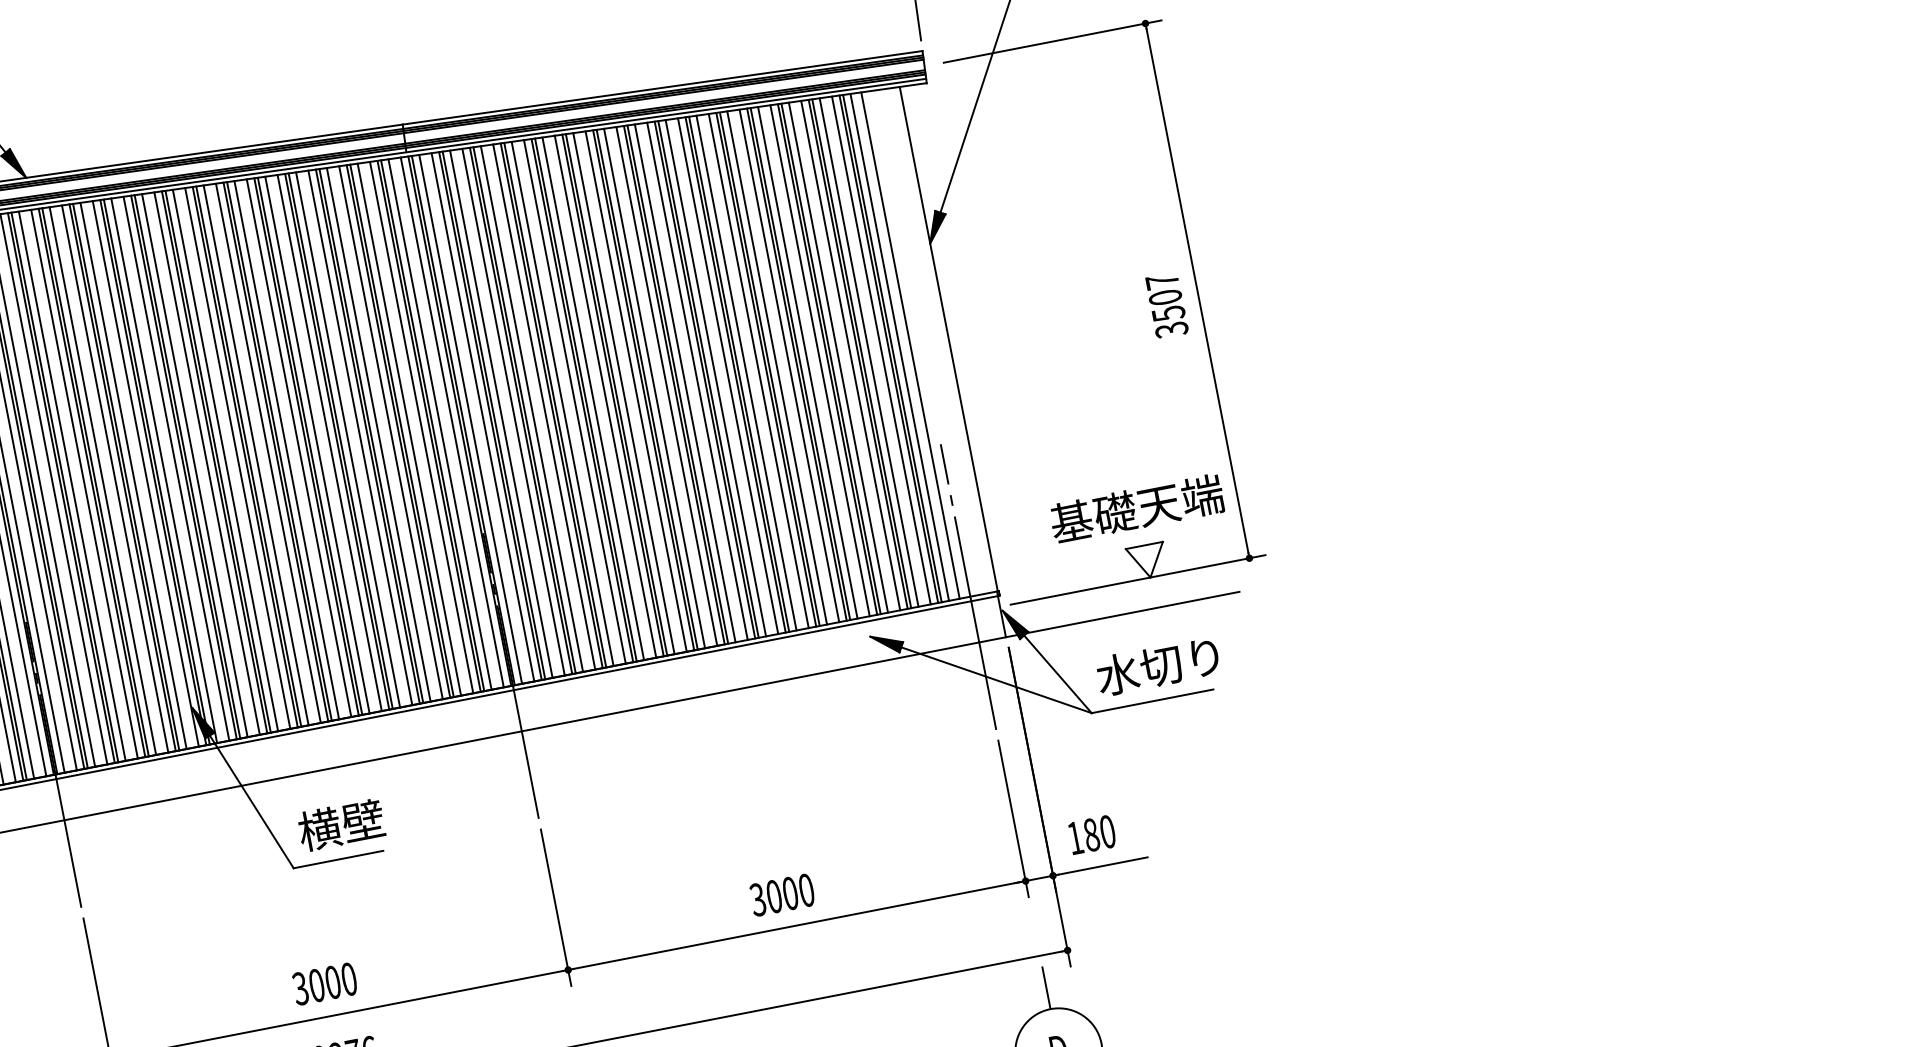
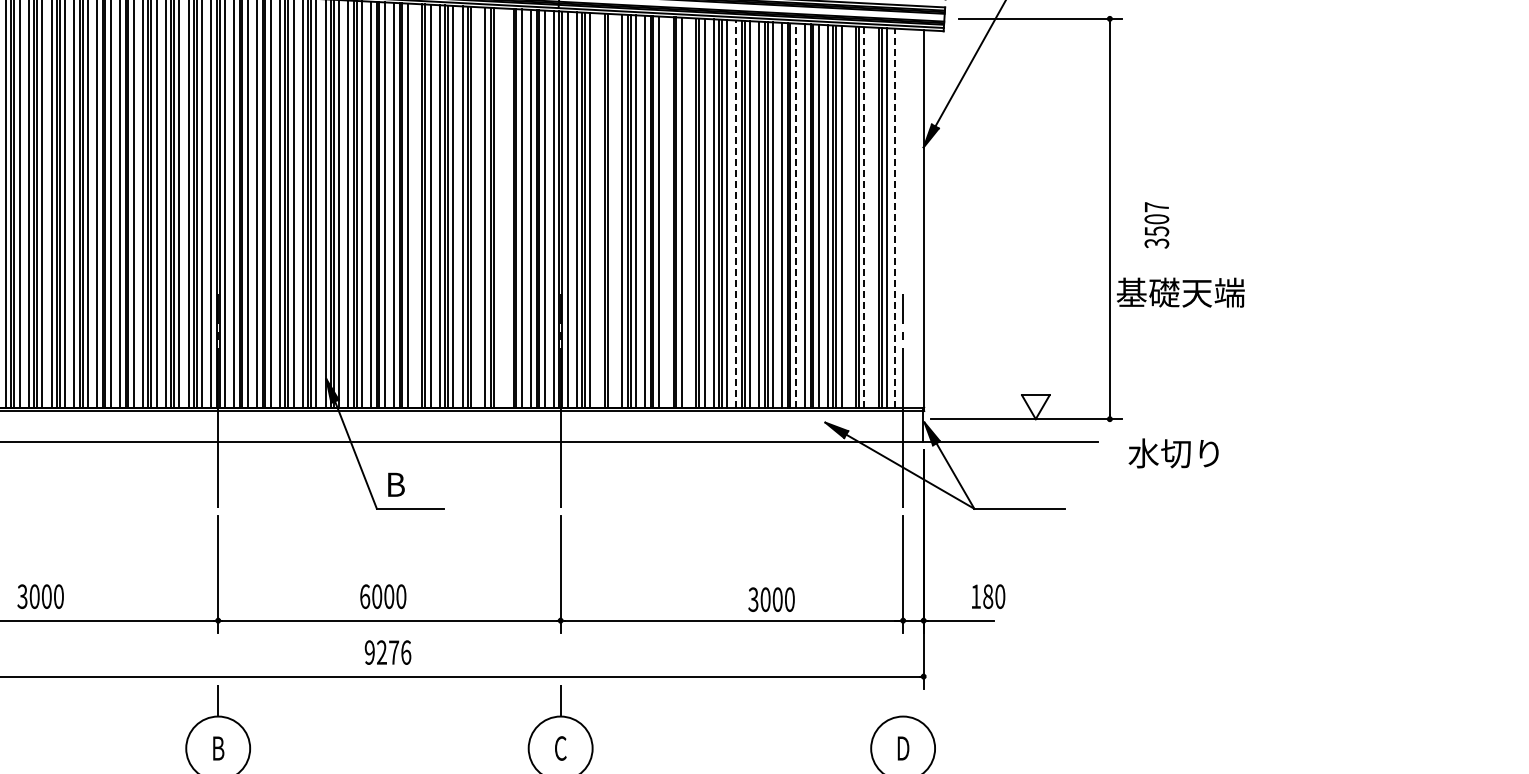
text: (1166, 305) -> (1156, 225), moved
line: (910, 344) -> (895, 217), solid -> dashed
line: (881, 350) -> (873, 217), removed
line: (869, 351) -> (864, 216), solid -> dashed
line: (850, 354) -> (850, 216), removed
line: (776, 367) -> (795, 215), solid -> dashed
line: (697, 381) -> (736, 214), solid -> dashed
line: (635, 391) -> (690, 212), removed
line: (604, 395) -> (667, 211), removed
line: (532, 408) -> (613, 210), removed
line: (513, 412) -> (599, 210), removed
line: (391, 431) -> (508, 207), removed
line: (379, 433) -> (499, 207), removed
line: (348, 439) -> (476, 207), removed
line: (267, 452) -> (416, 205), removed
text: (1136, 508) -> (1180, 292), moved
text: (1157, 666) -> (1173, 453), moved
text: (341, 825) -> (417, 484), 横壁 -> B
text: (1091, 834) -> (988, 596), moved
text: (782, 894) -> (771, 599), moved
line: (1046, 987) -> (903, 700), removed
text: (299, 988) -> (364, 596), 3000 -> 6000

